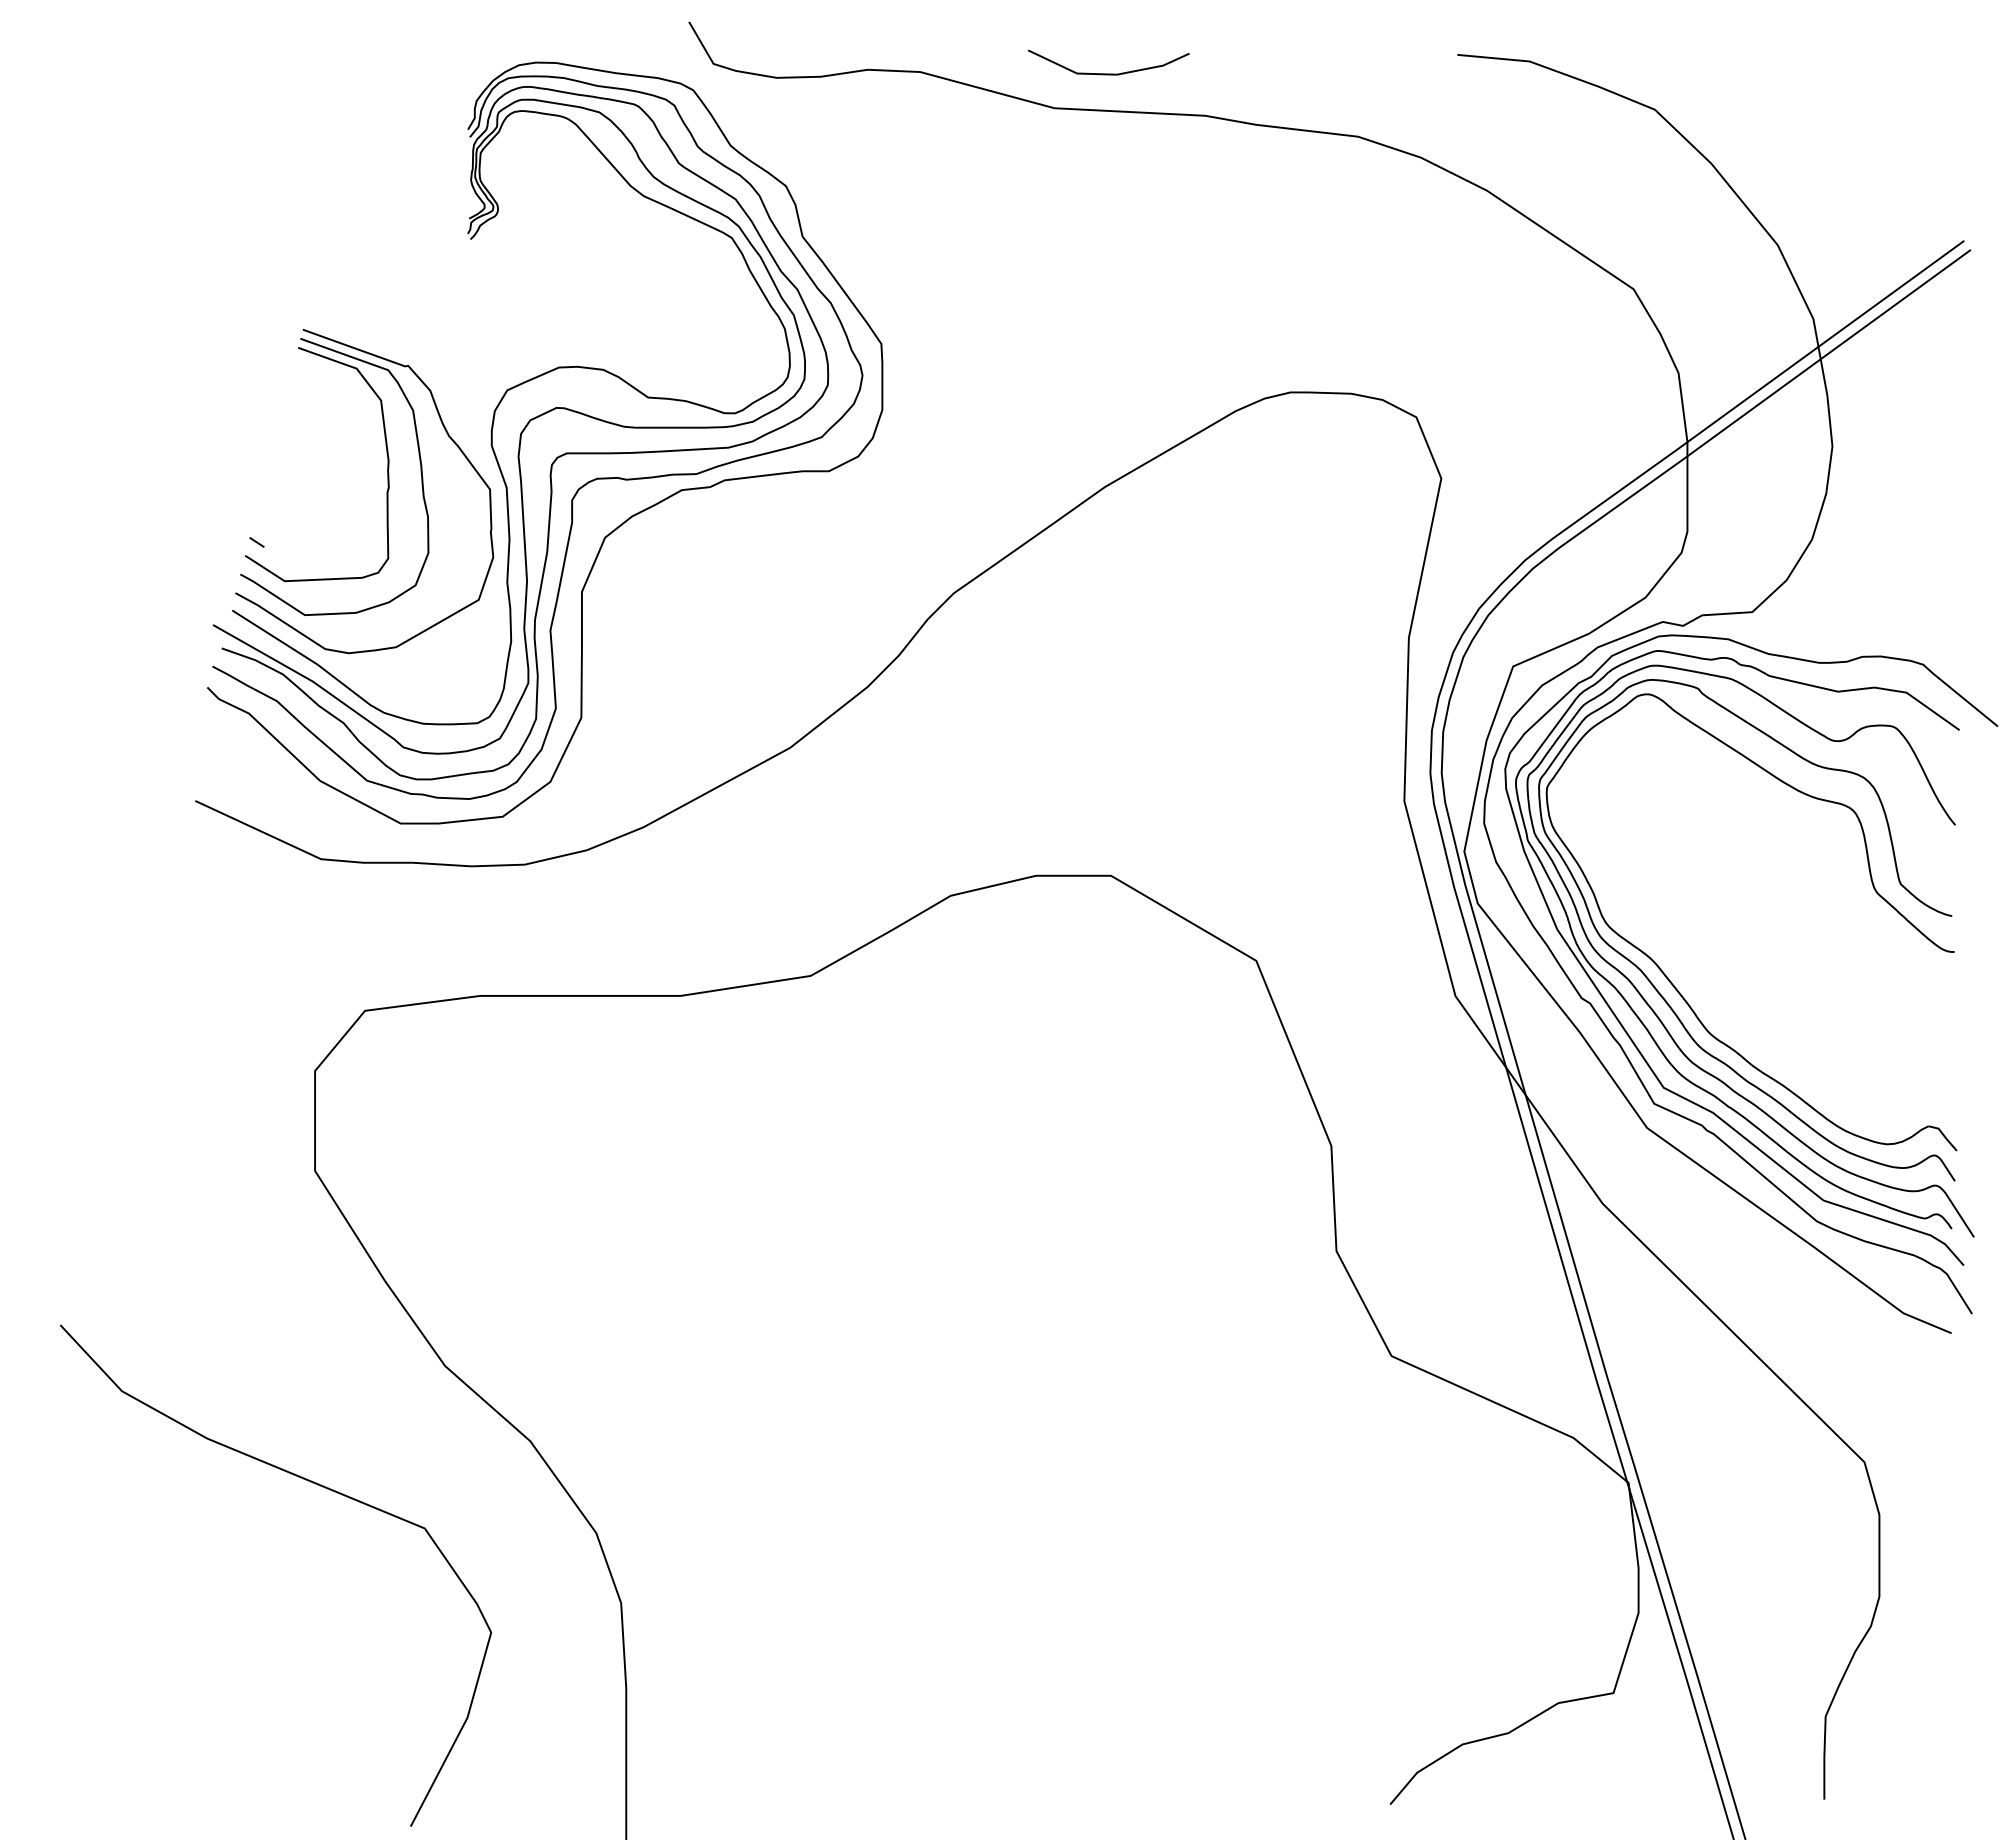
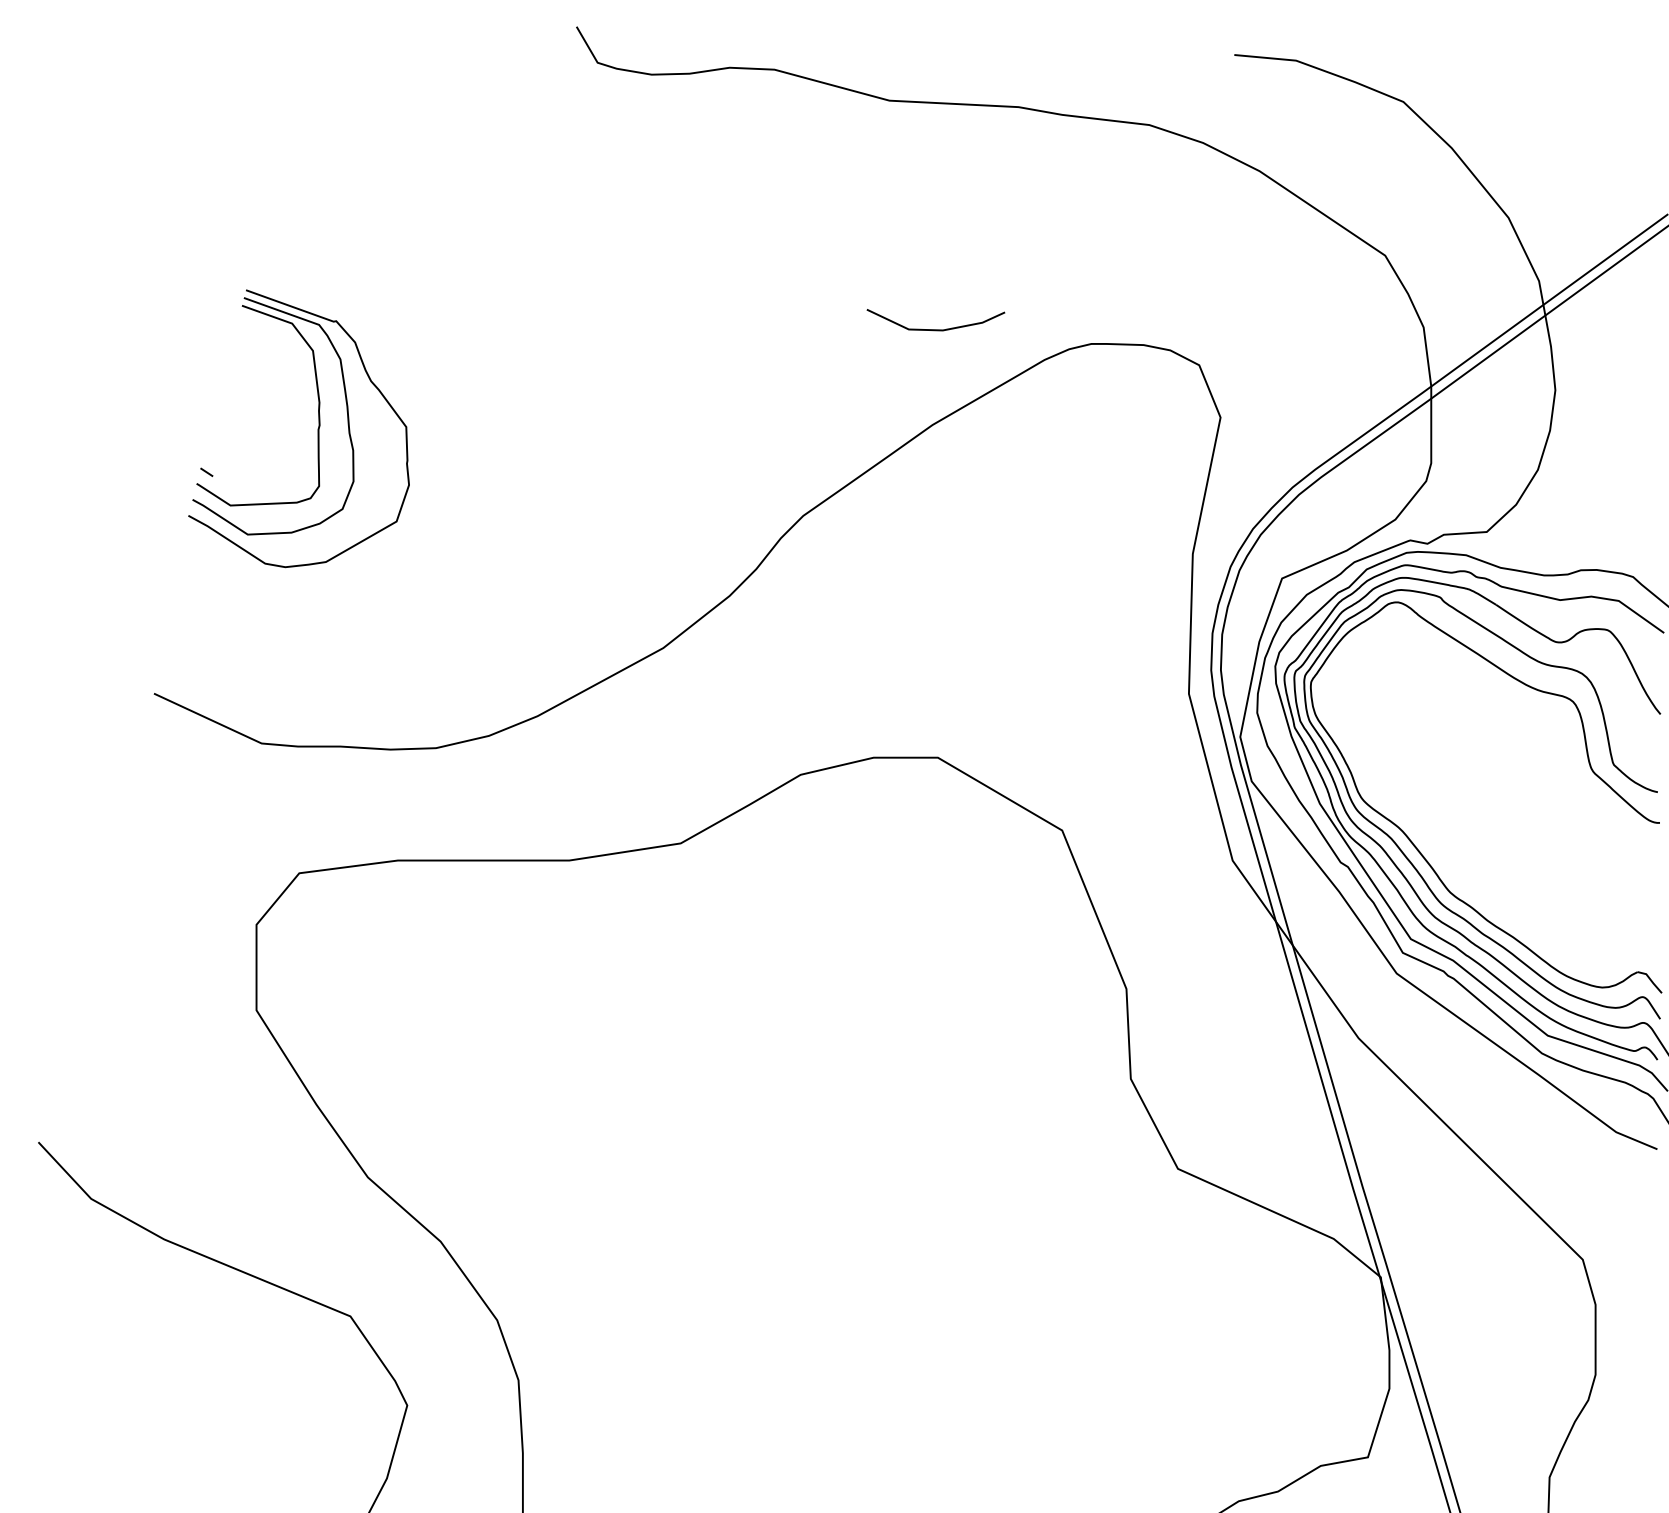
line: (1108, 73) -> (935, 329), moved
part: (557, 456) -> (464, 398), removed

